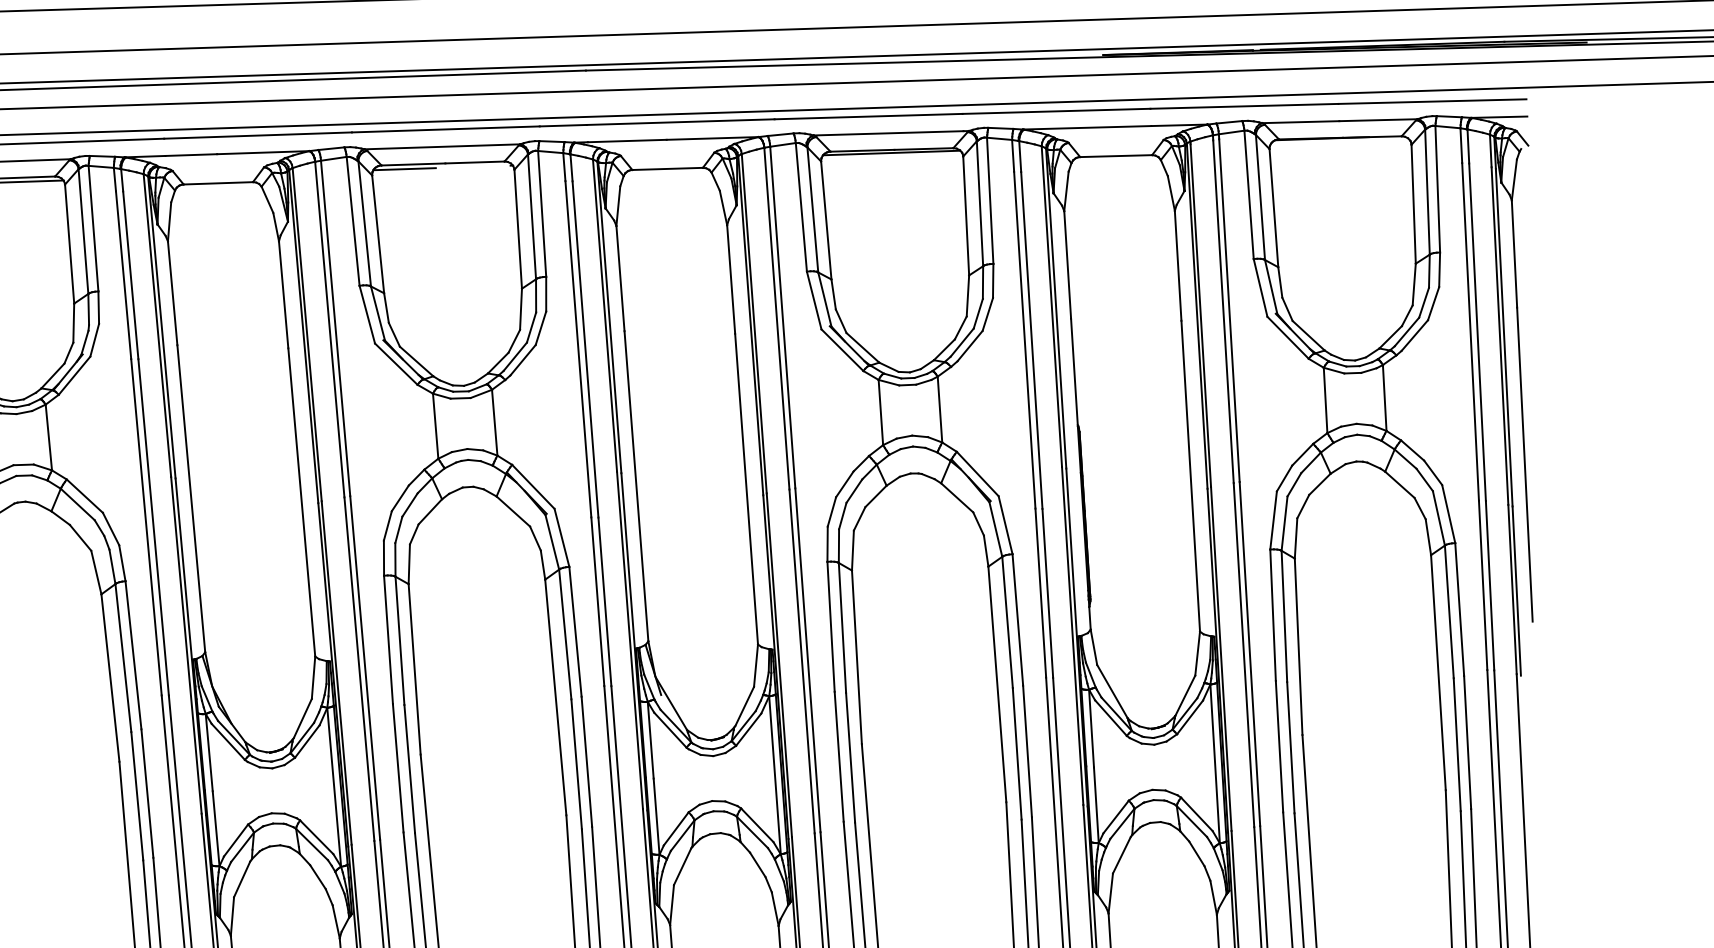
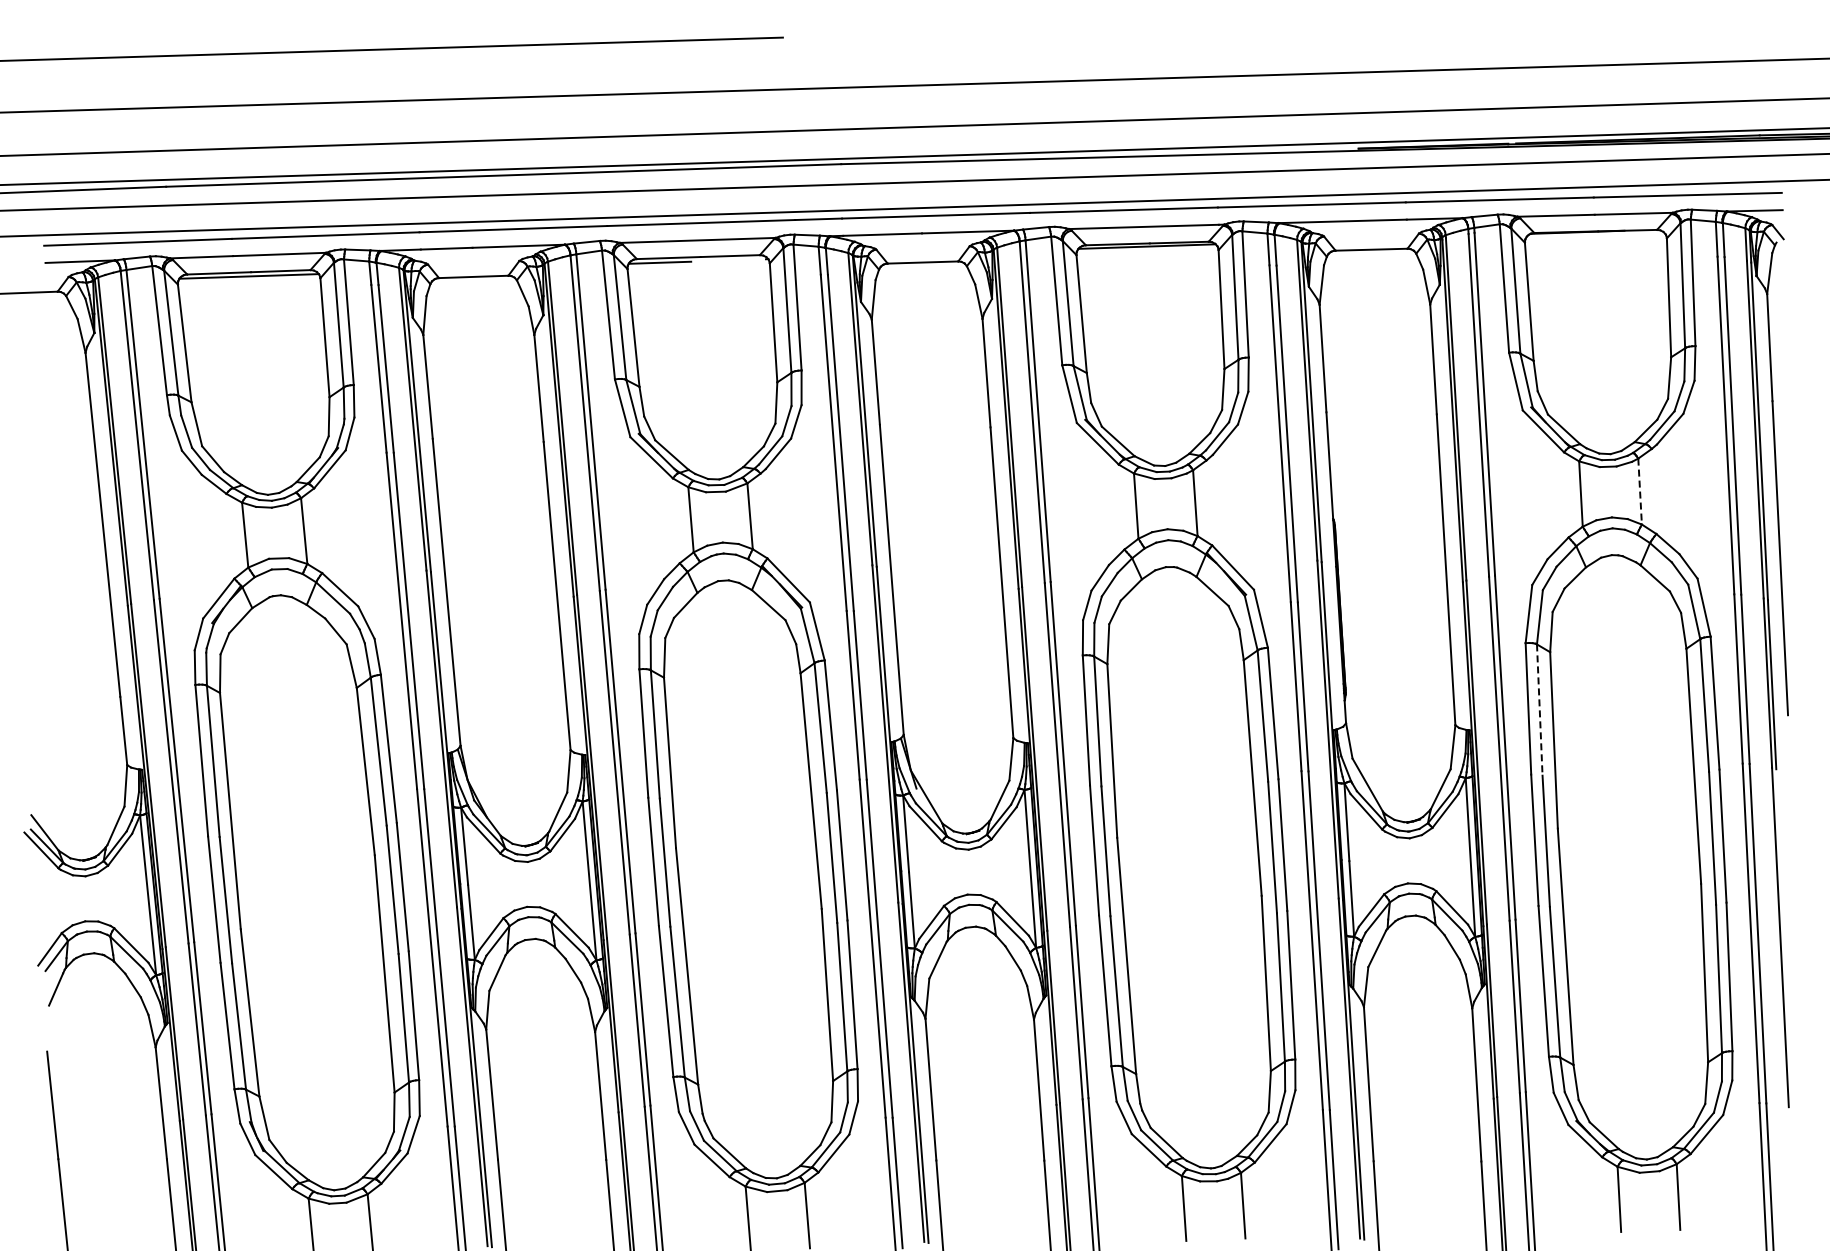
line: (1385, 398) -> (1640, 492), solid -> dashed
line: (1284, 616) -> (1539, 710), solid -> dashed

